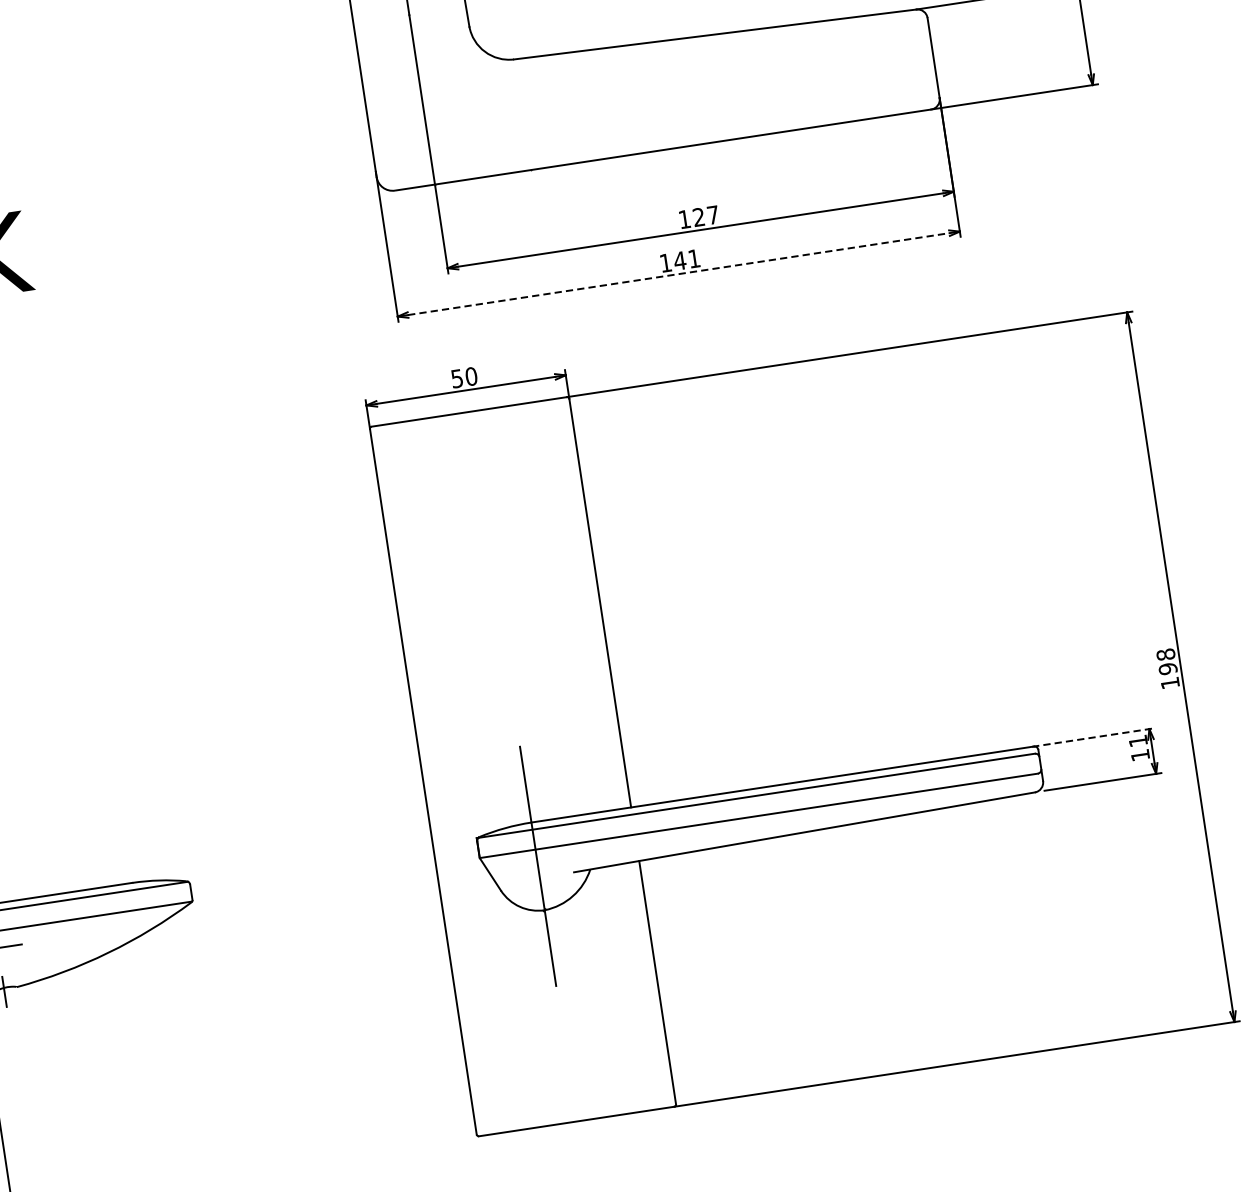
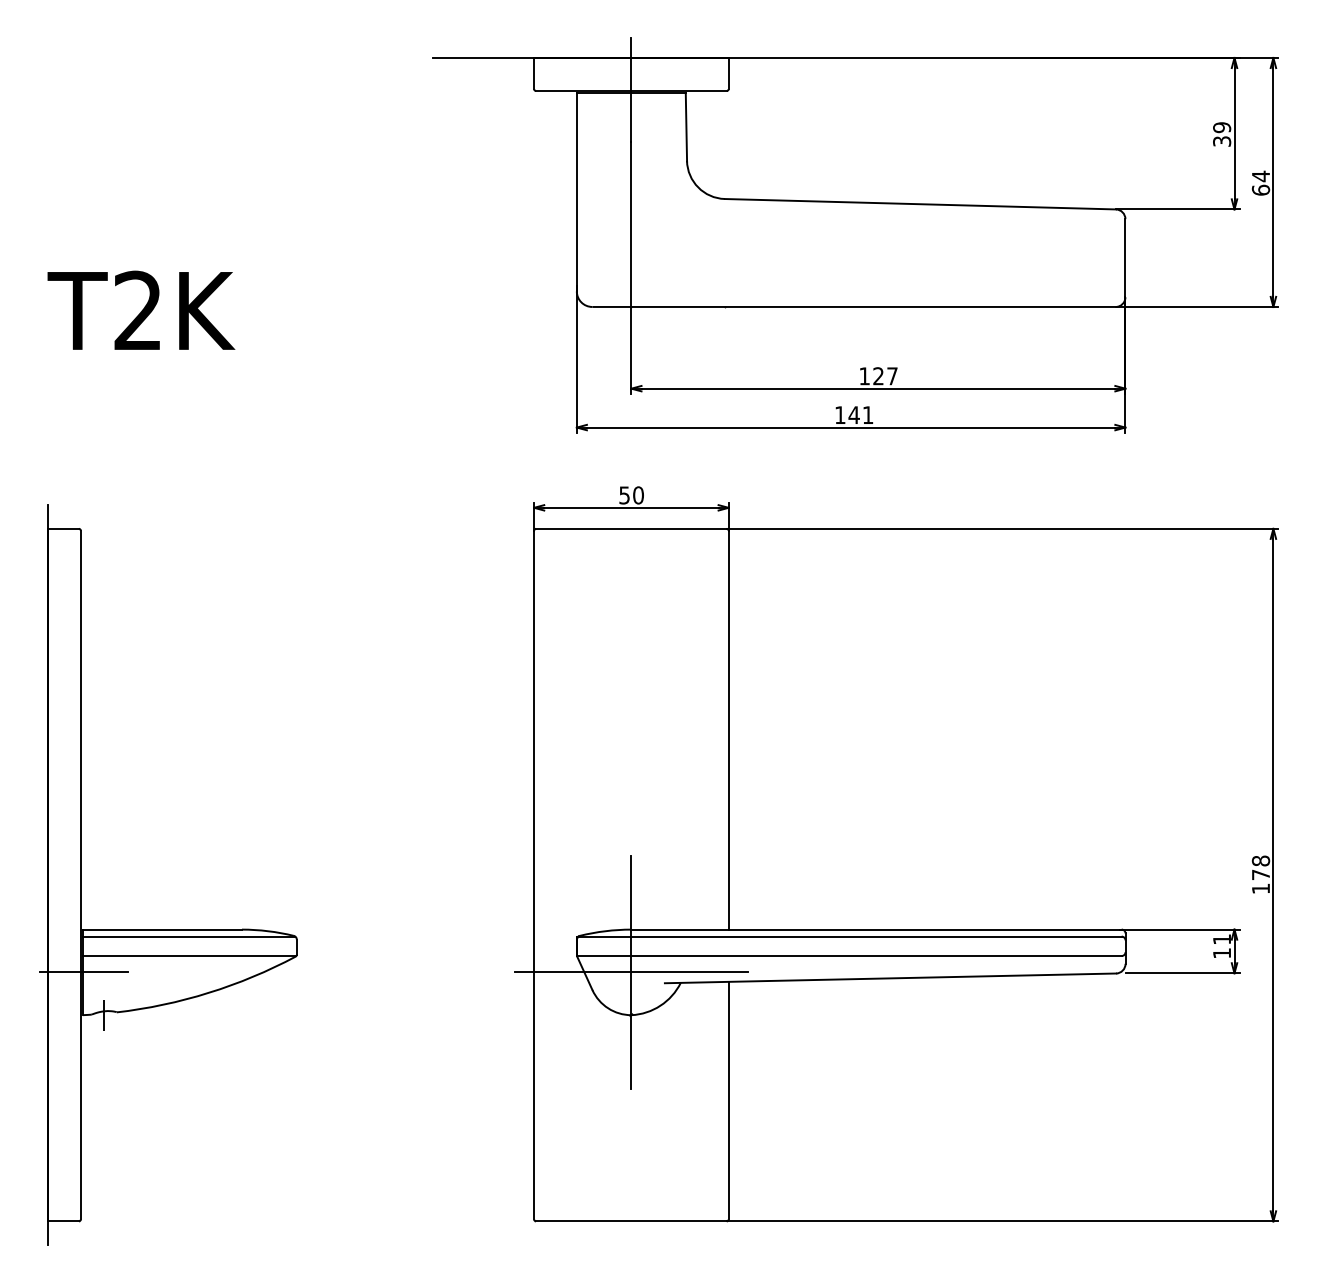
line: (679, 273) -> (851, 427), dashed -> solid
text: (1167, 668) -> (1260, 874), 198 -> 178
line: (1093, 737) -> (1179, 929), dashed -> solid
line: (538, 866) -> (631, 972), added

